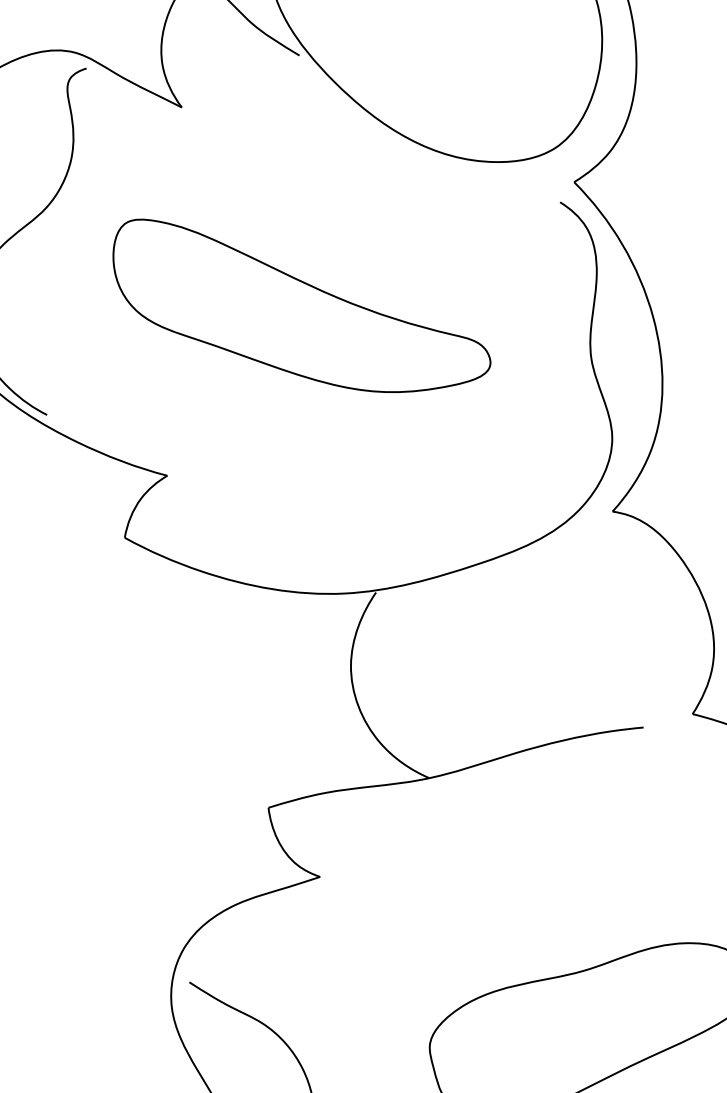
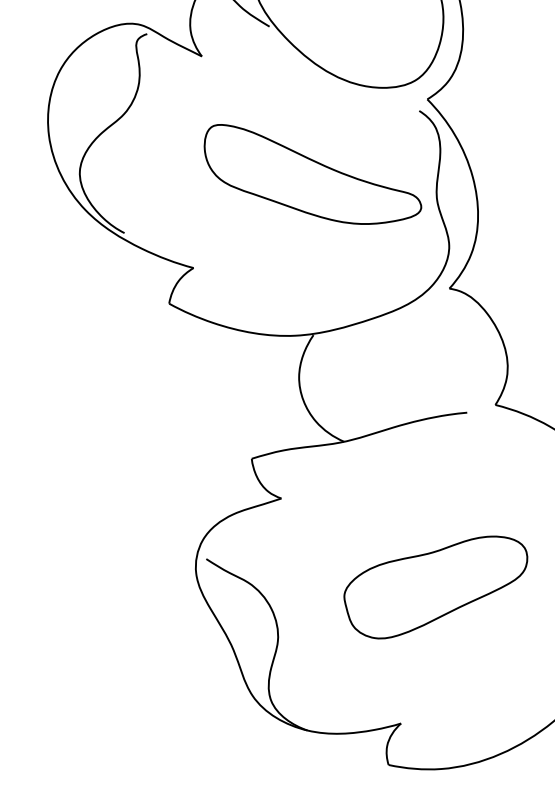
part: (301, 305) -> (312, 174), moved

